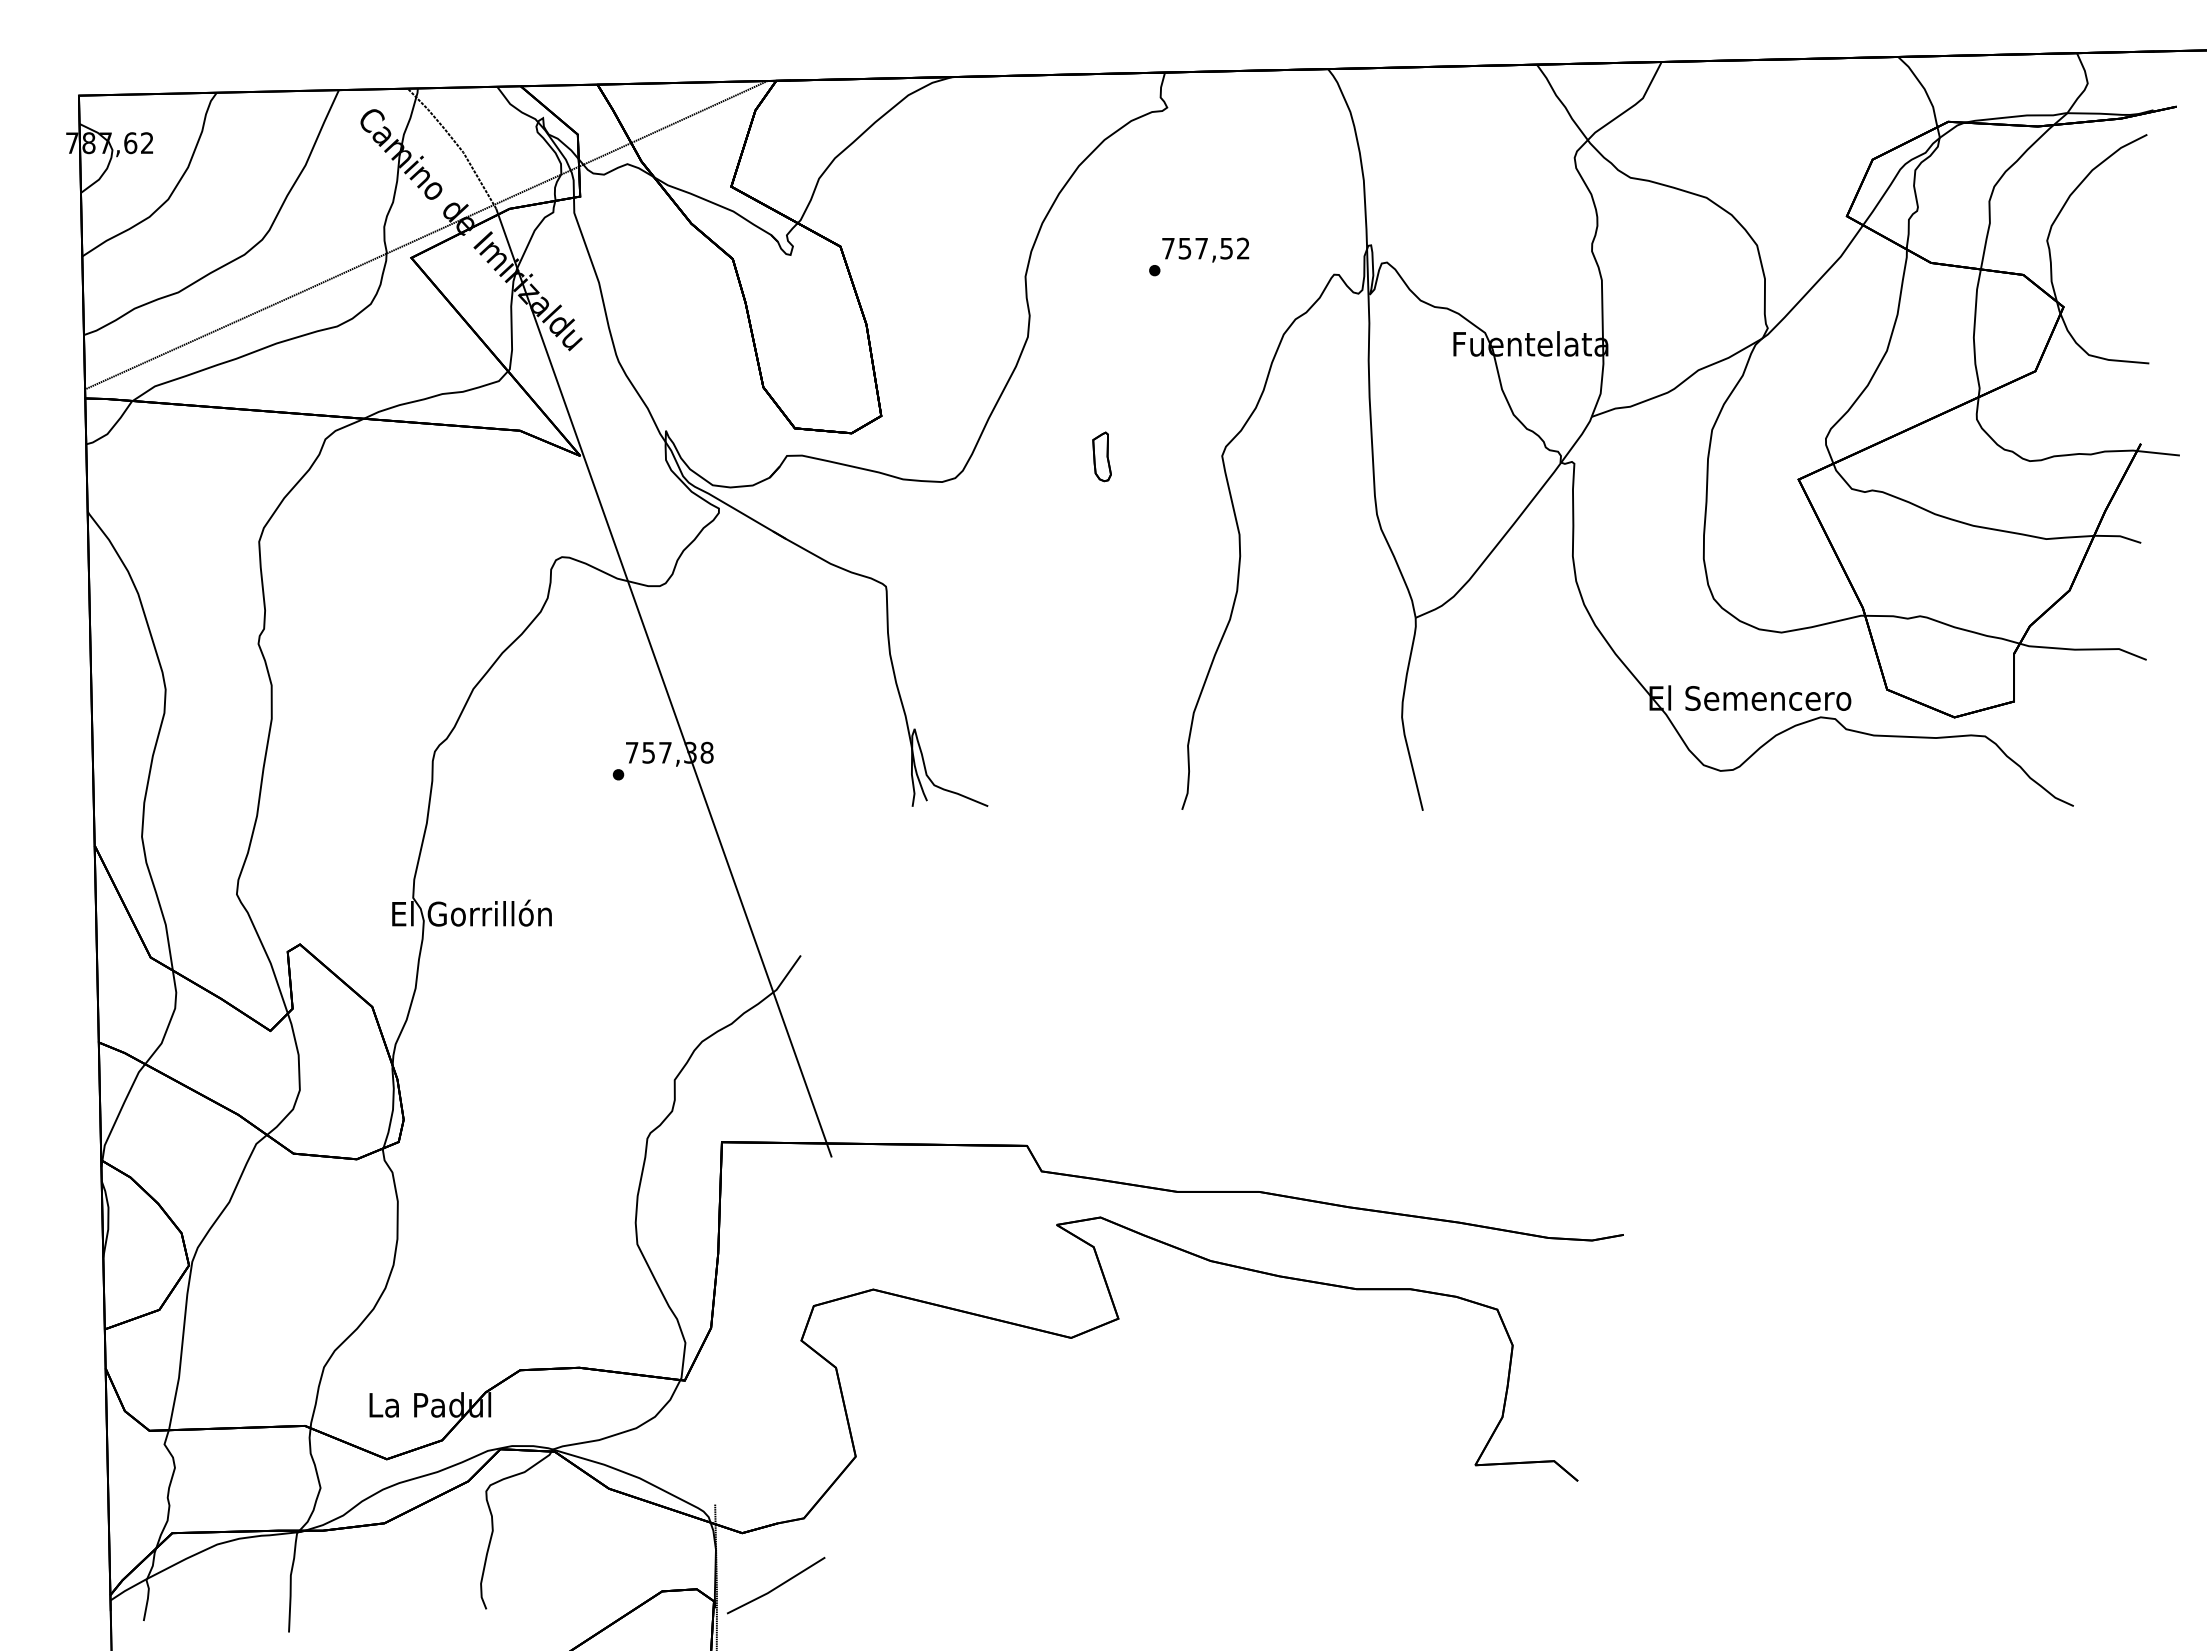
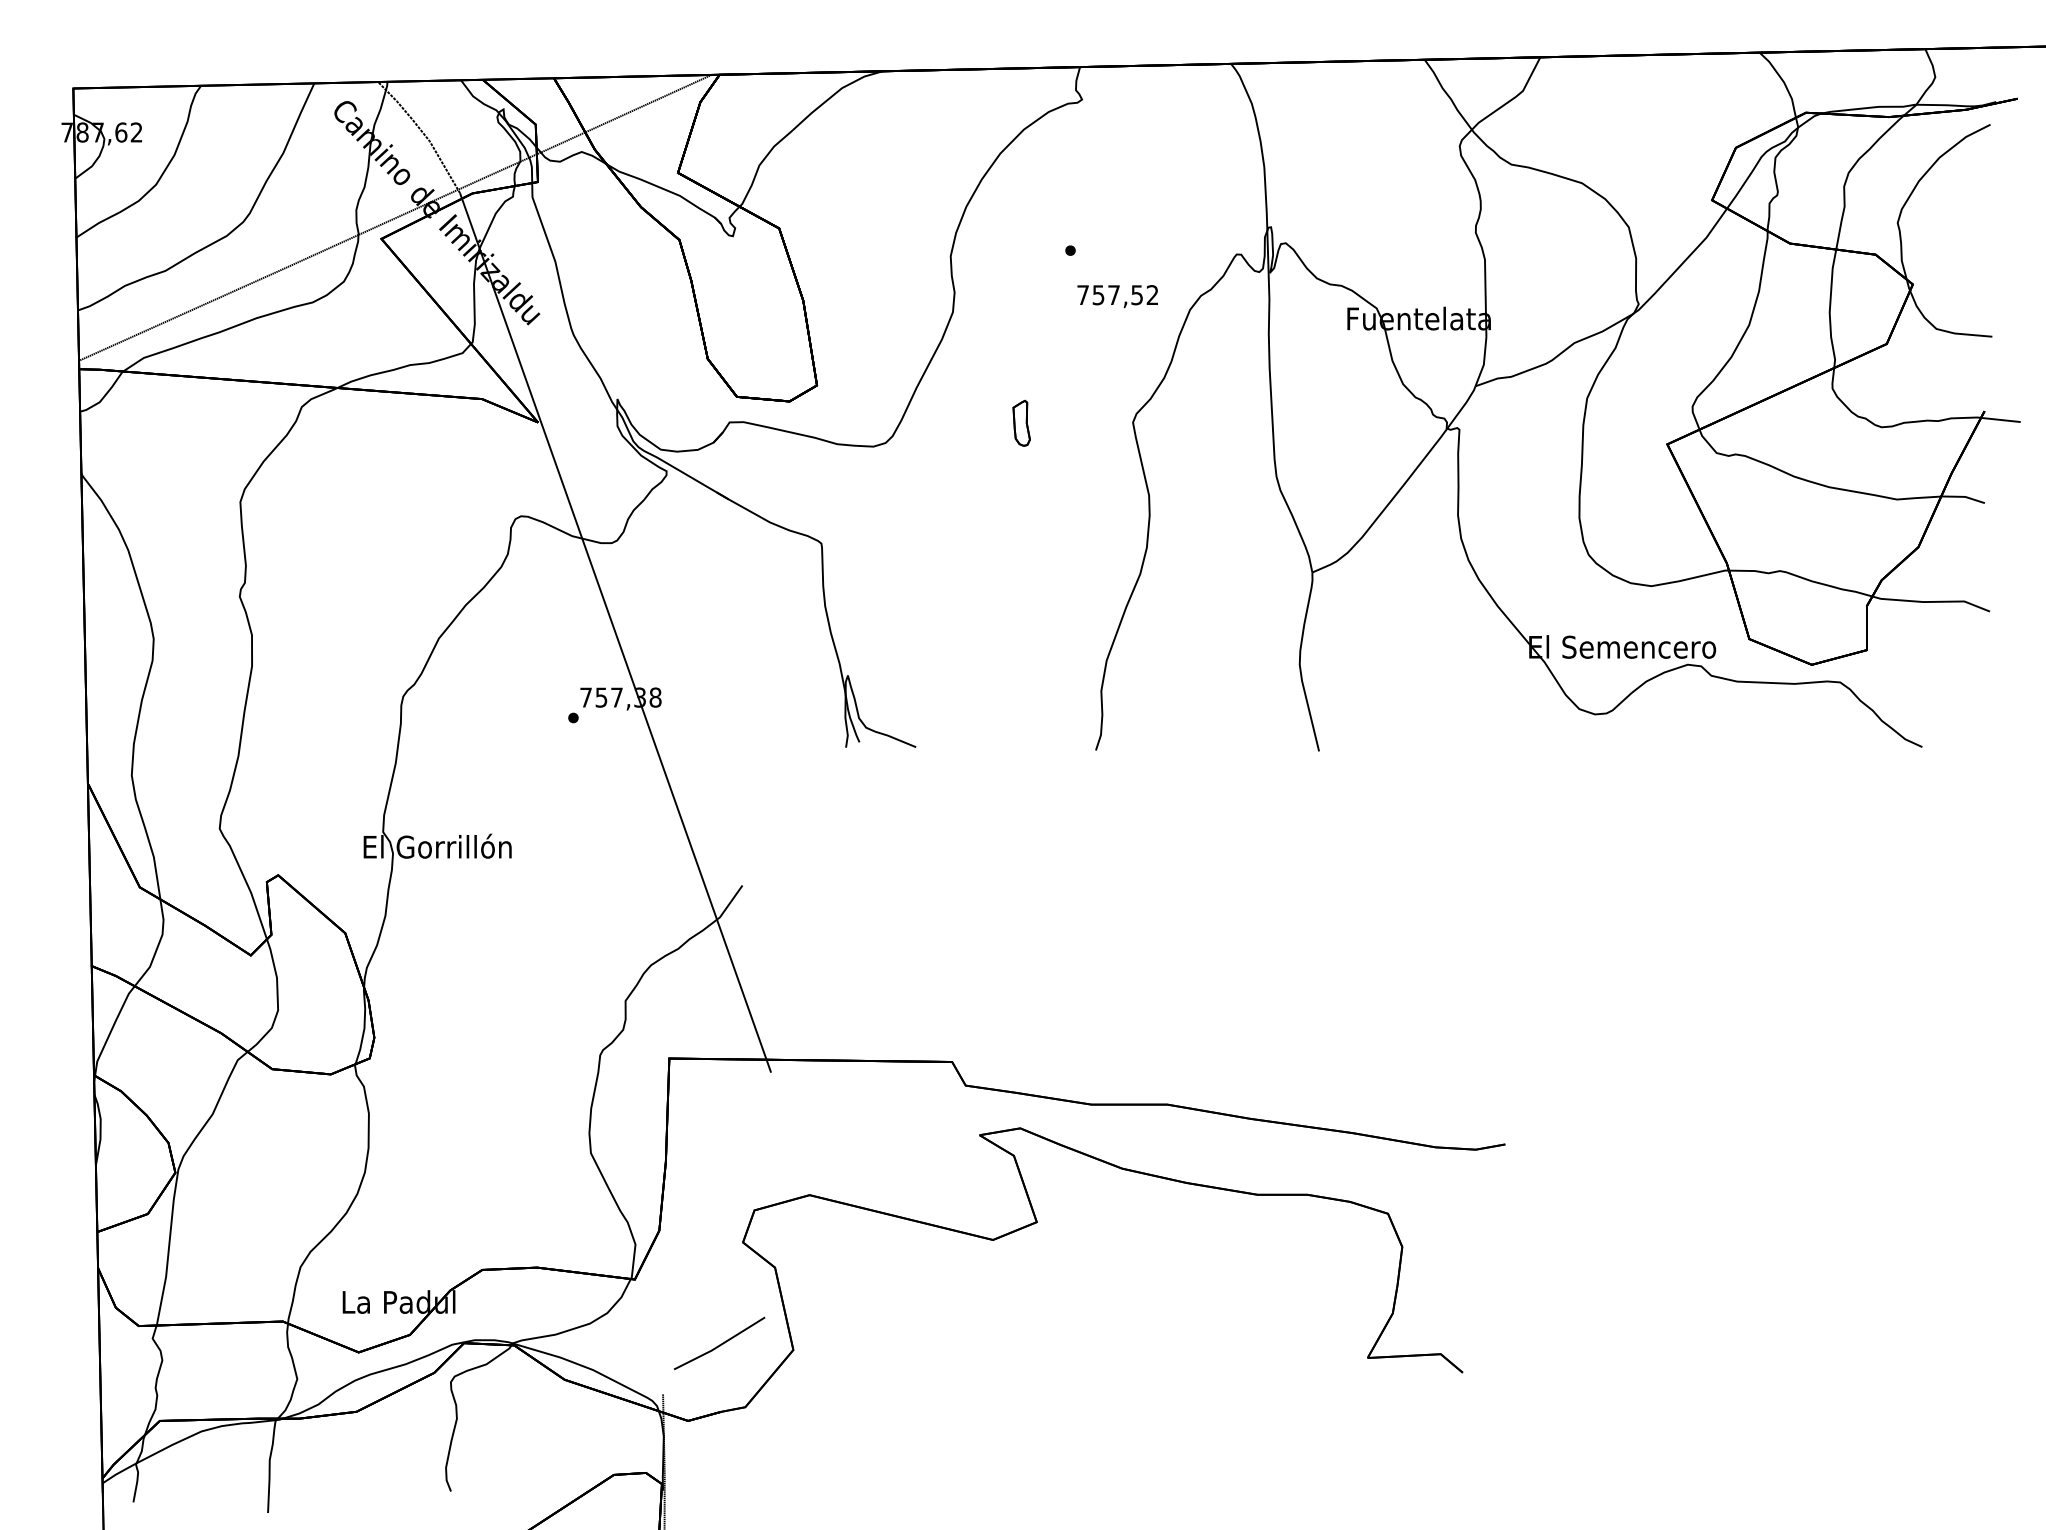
text: (1205, 249) -> (1117, 295), moved
part: (776, 1585) -> (719, 1343), moved

